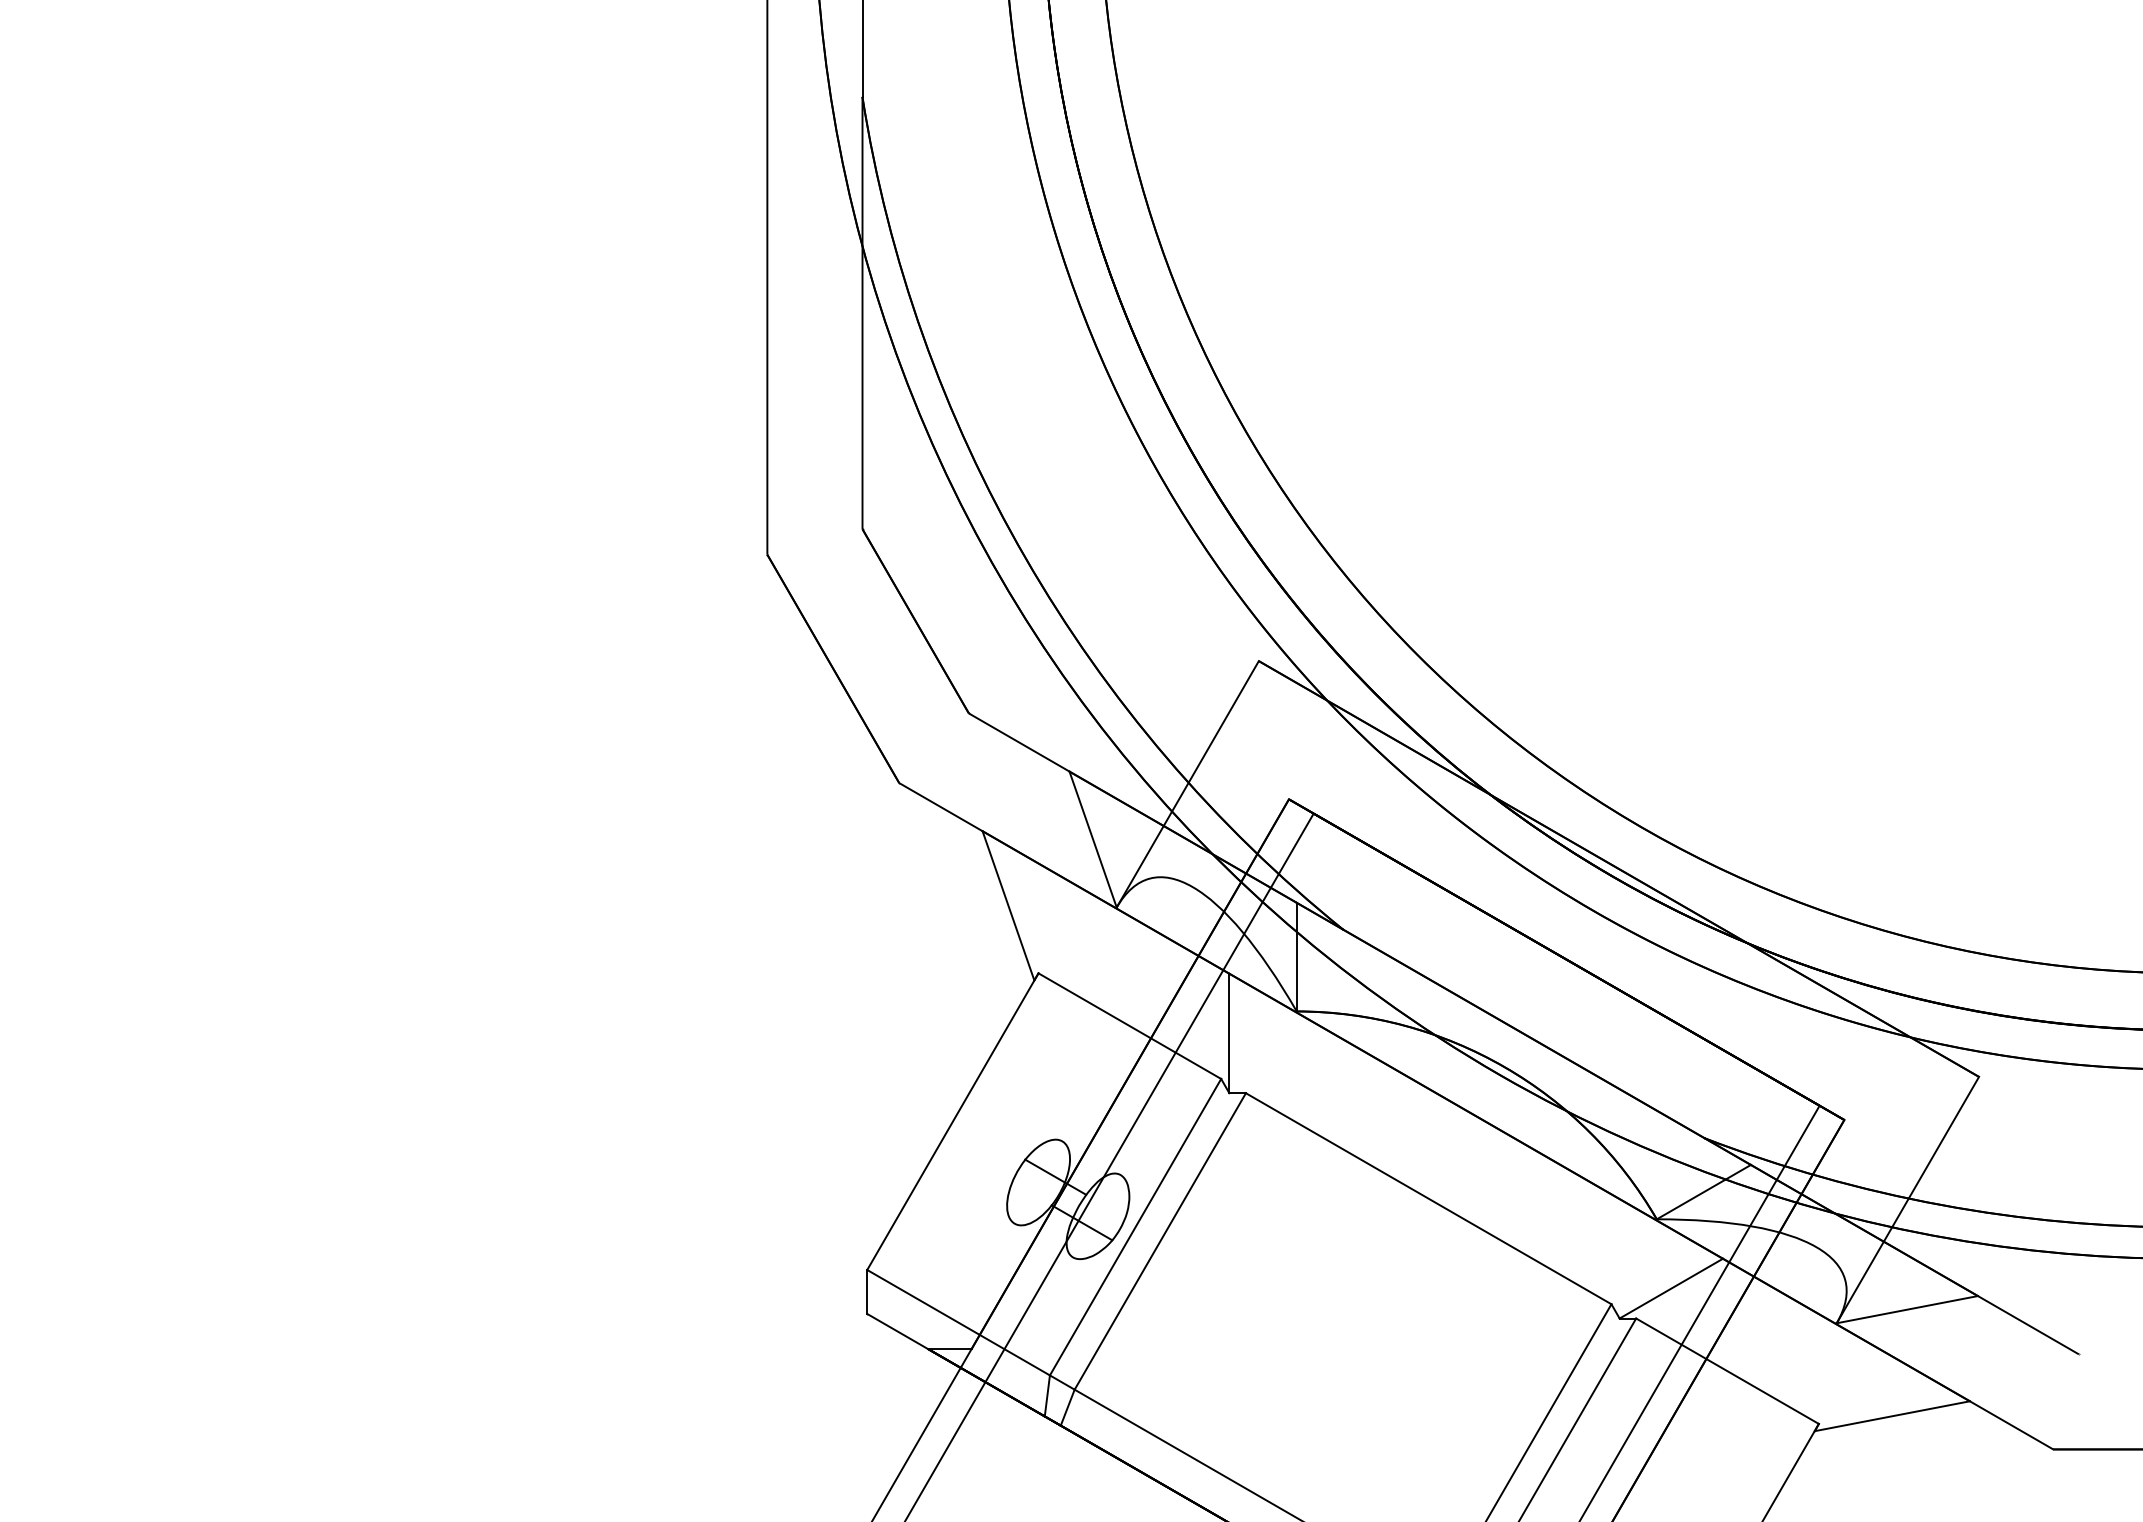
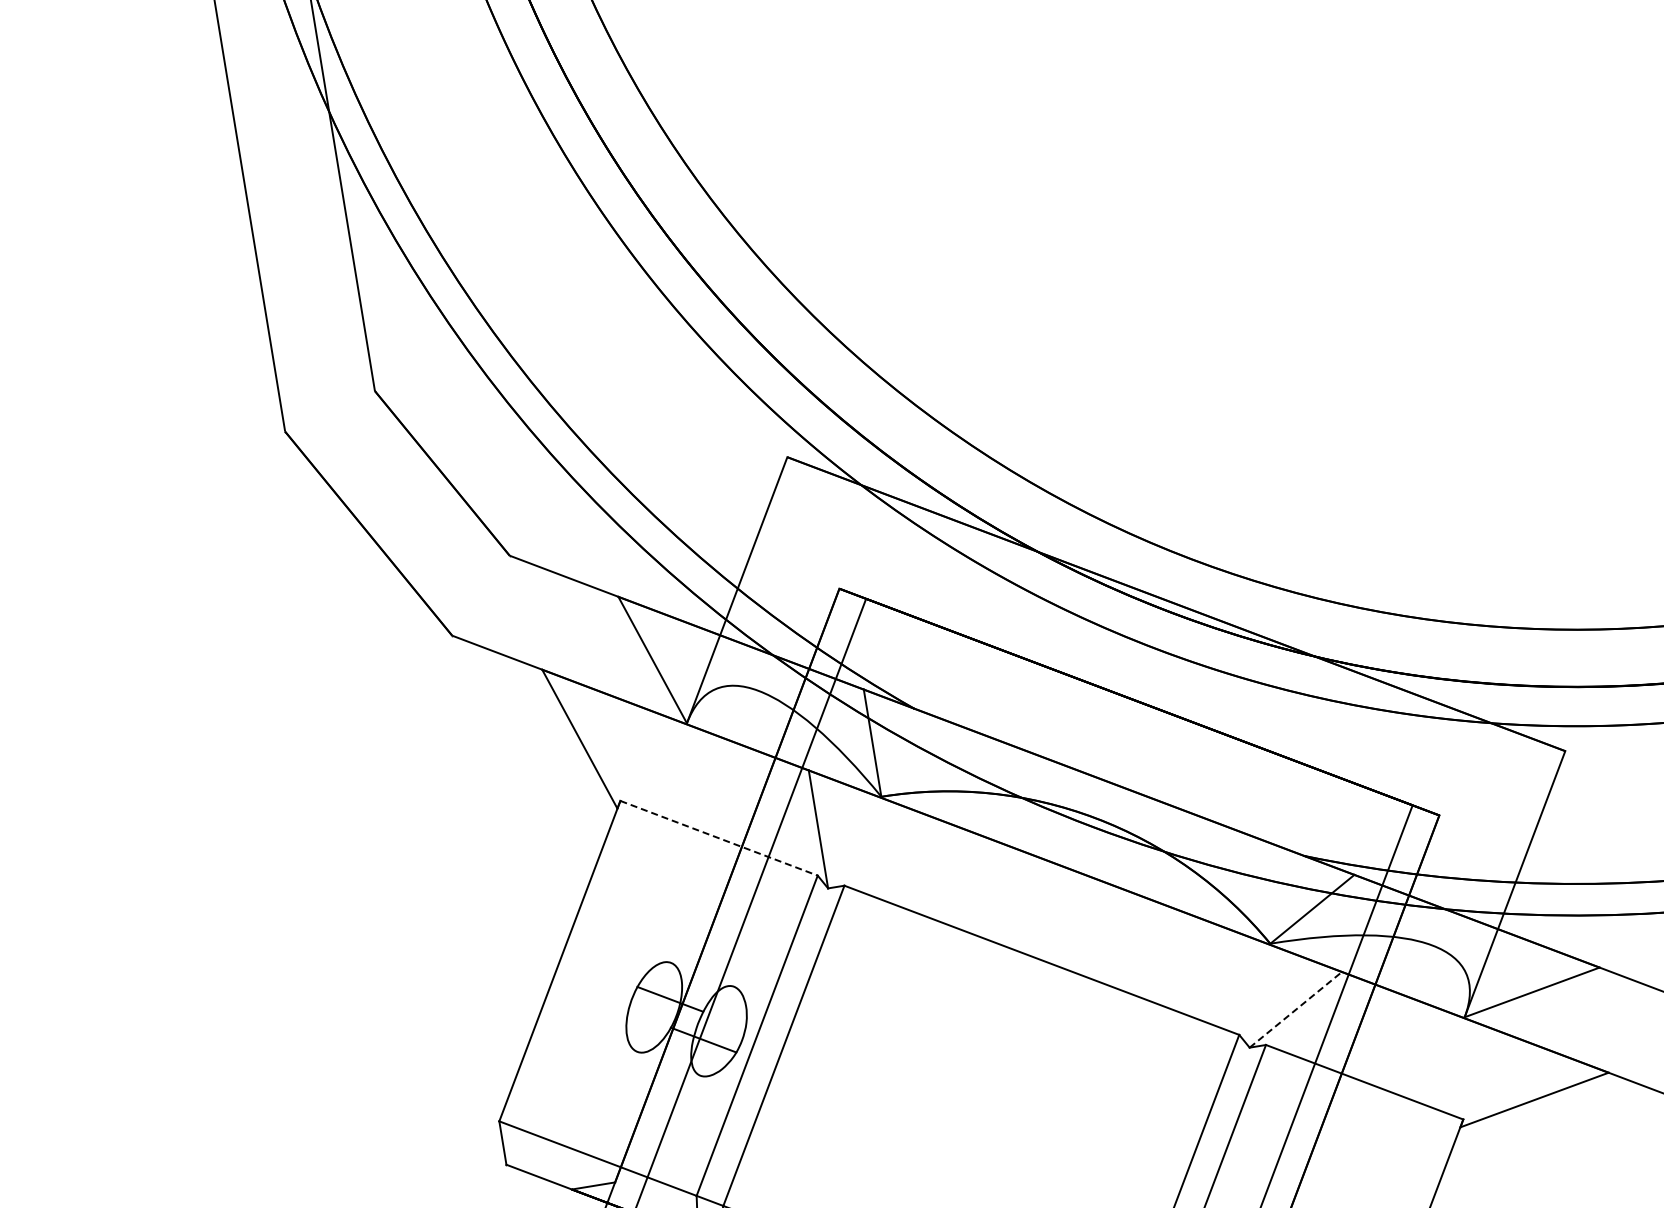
line: (1130, 1026) -> (719, 838), solid -> dashed
line: (1671, 1288) -> (1295, 1009), solid -> dashed

